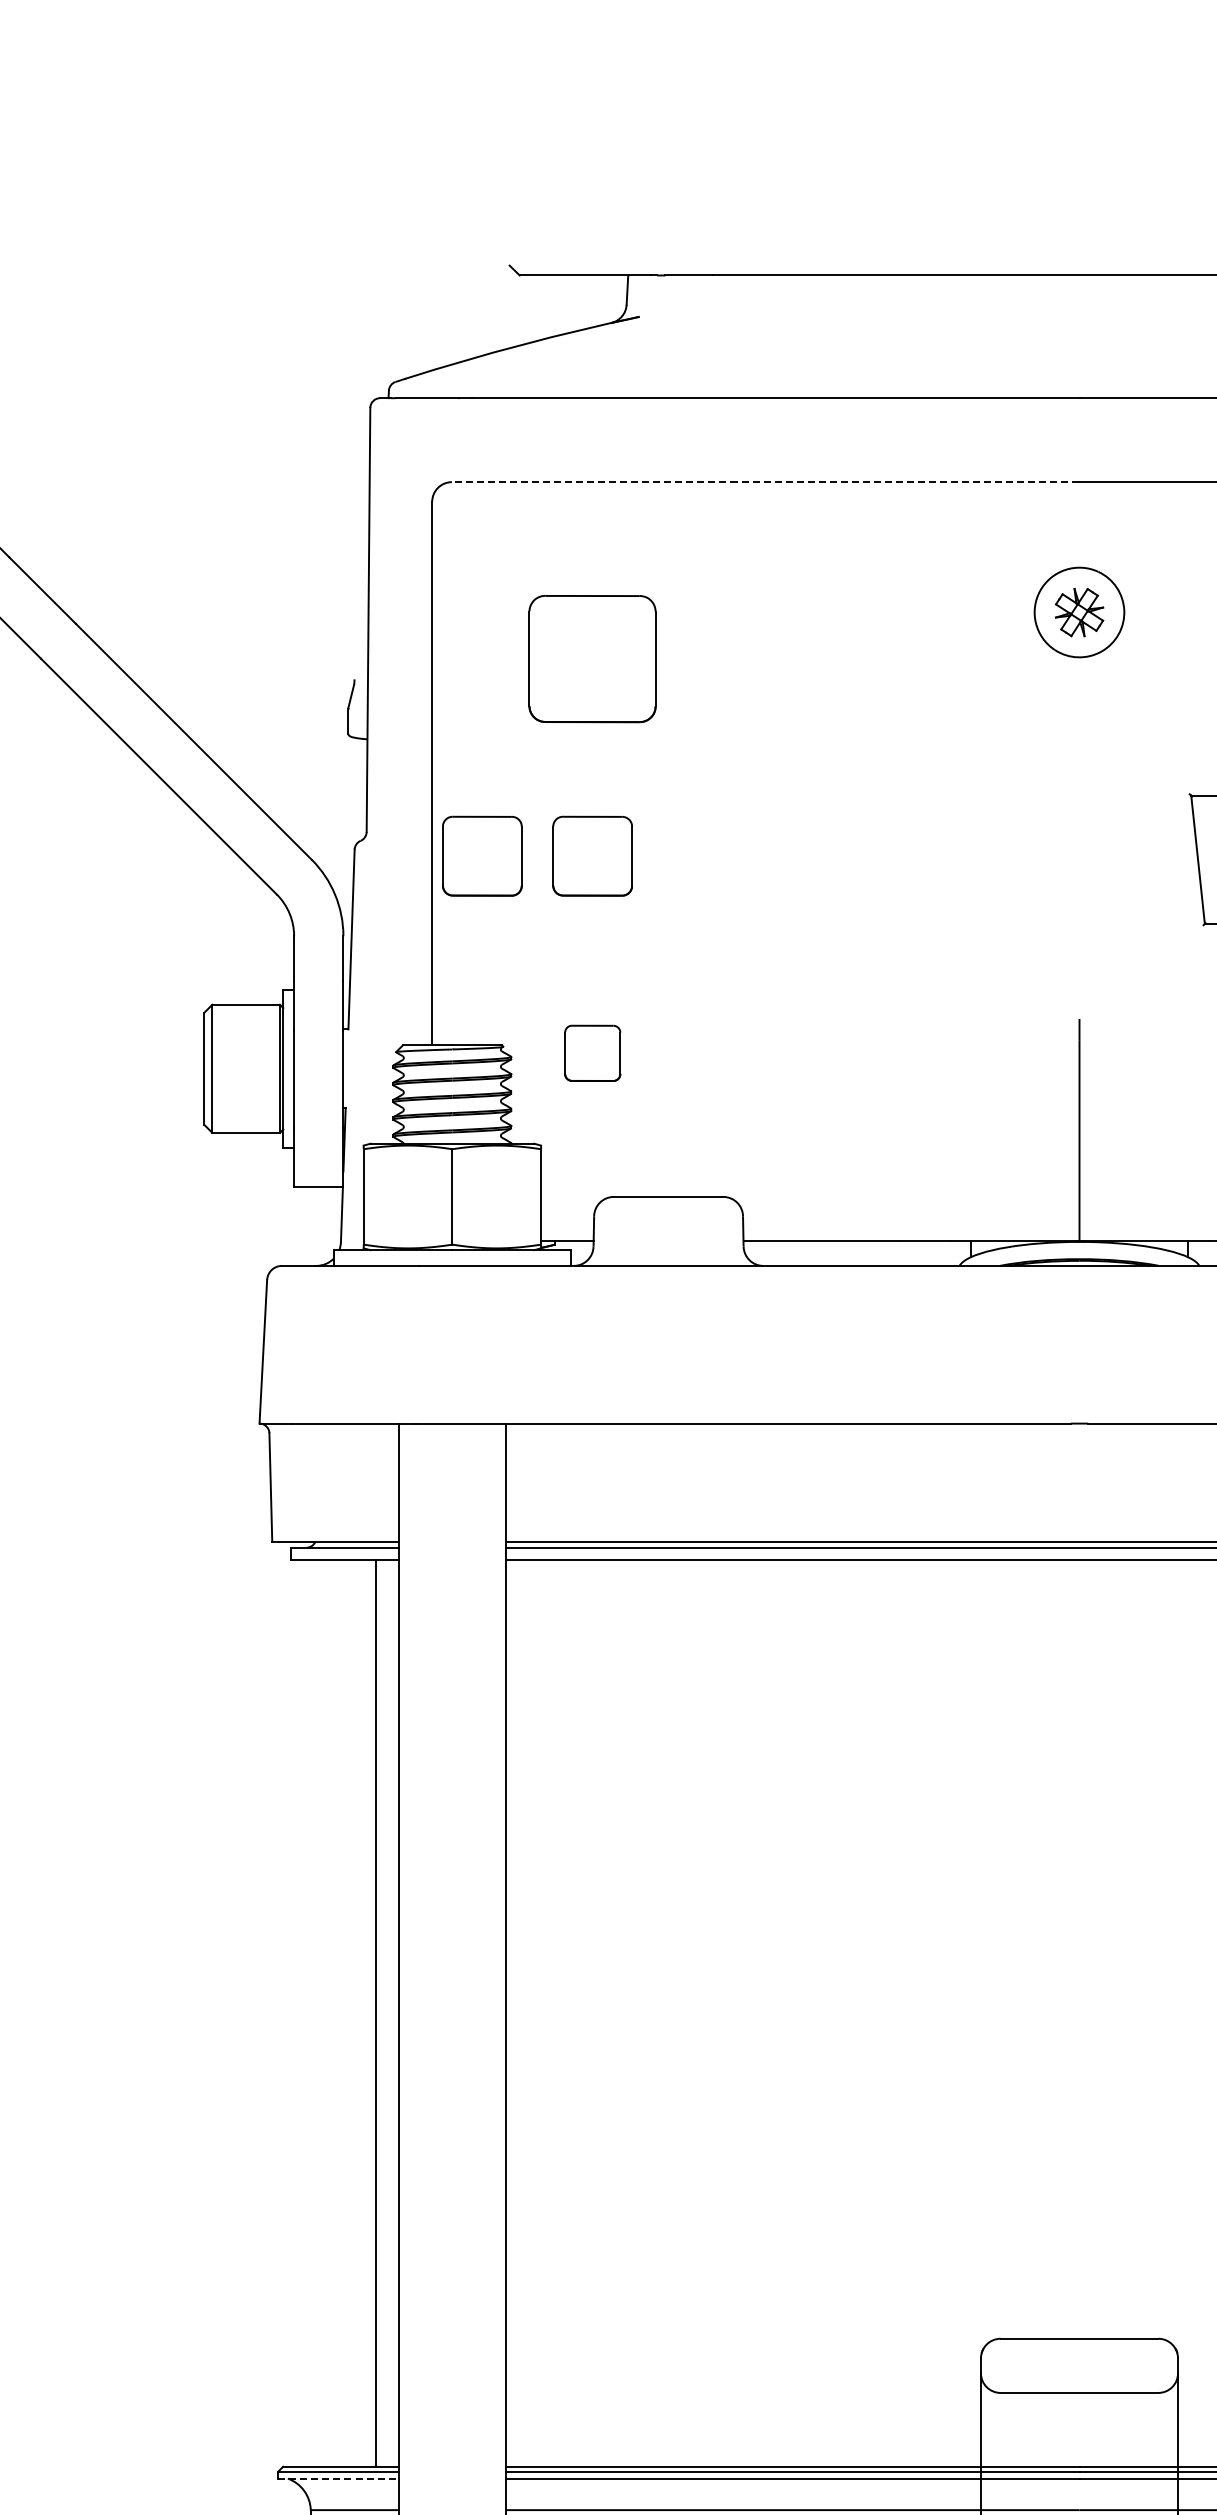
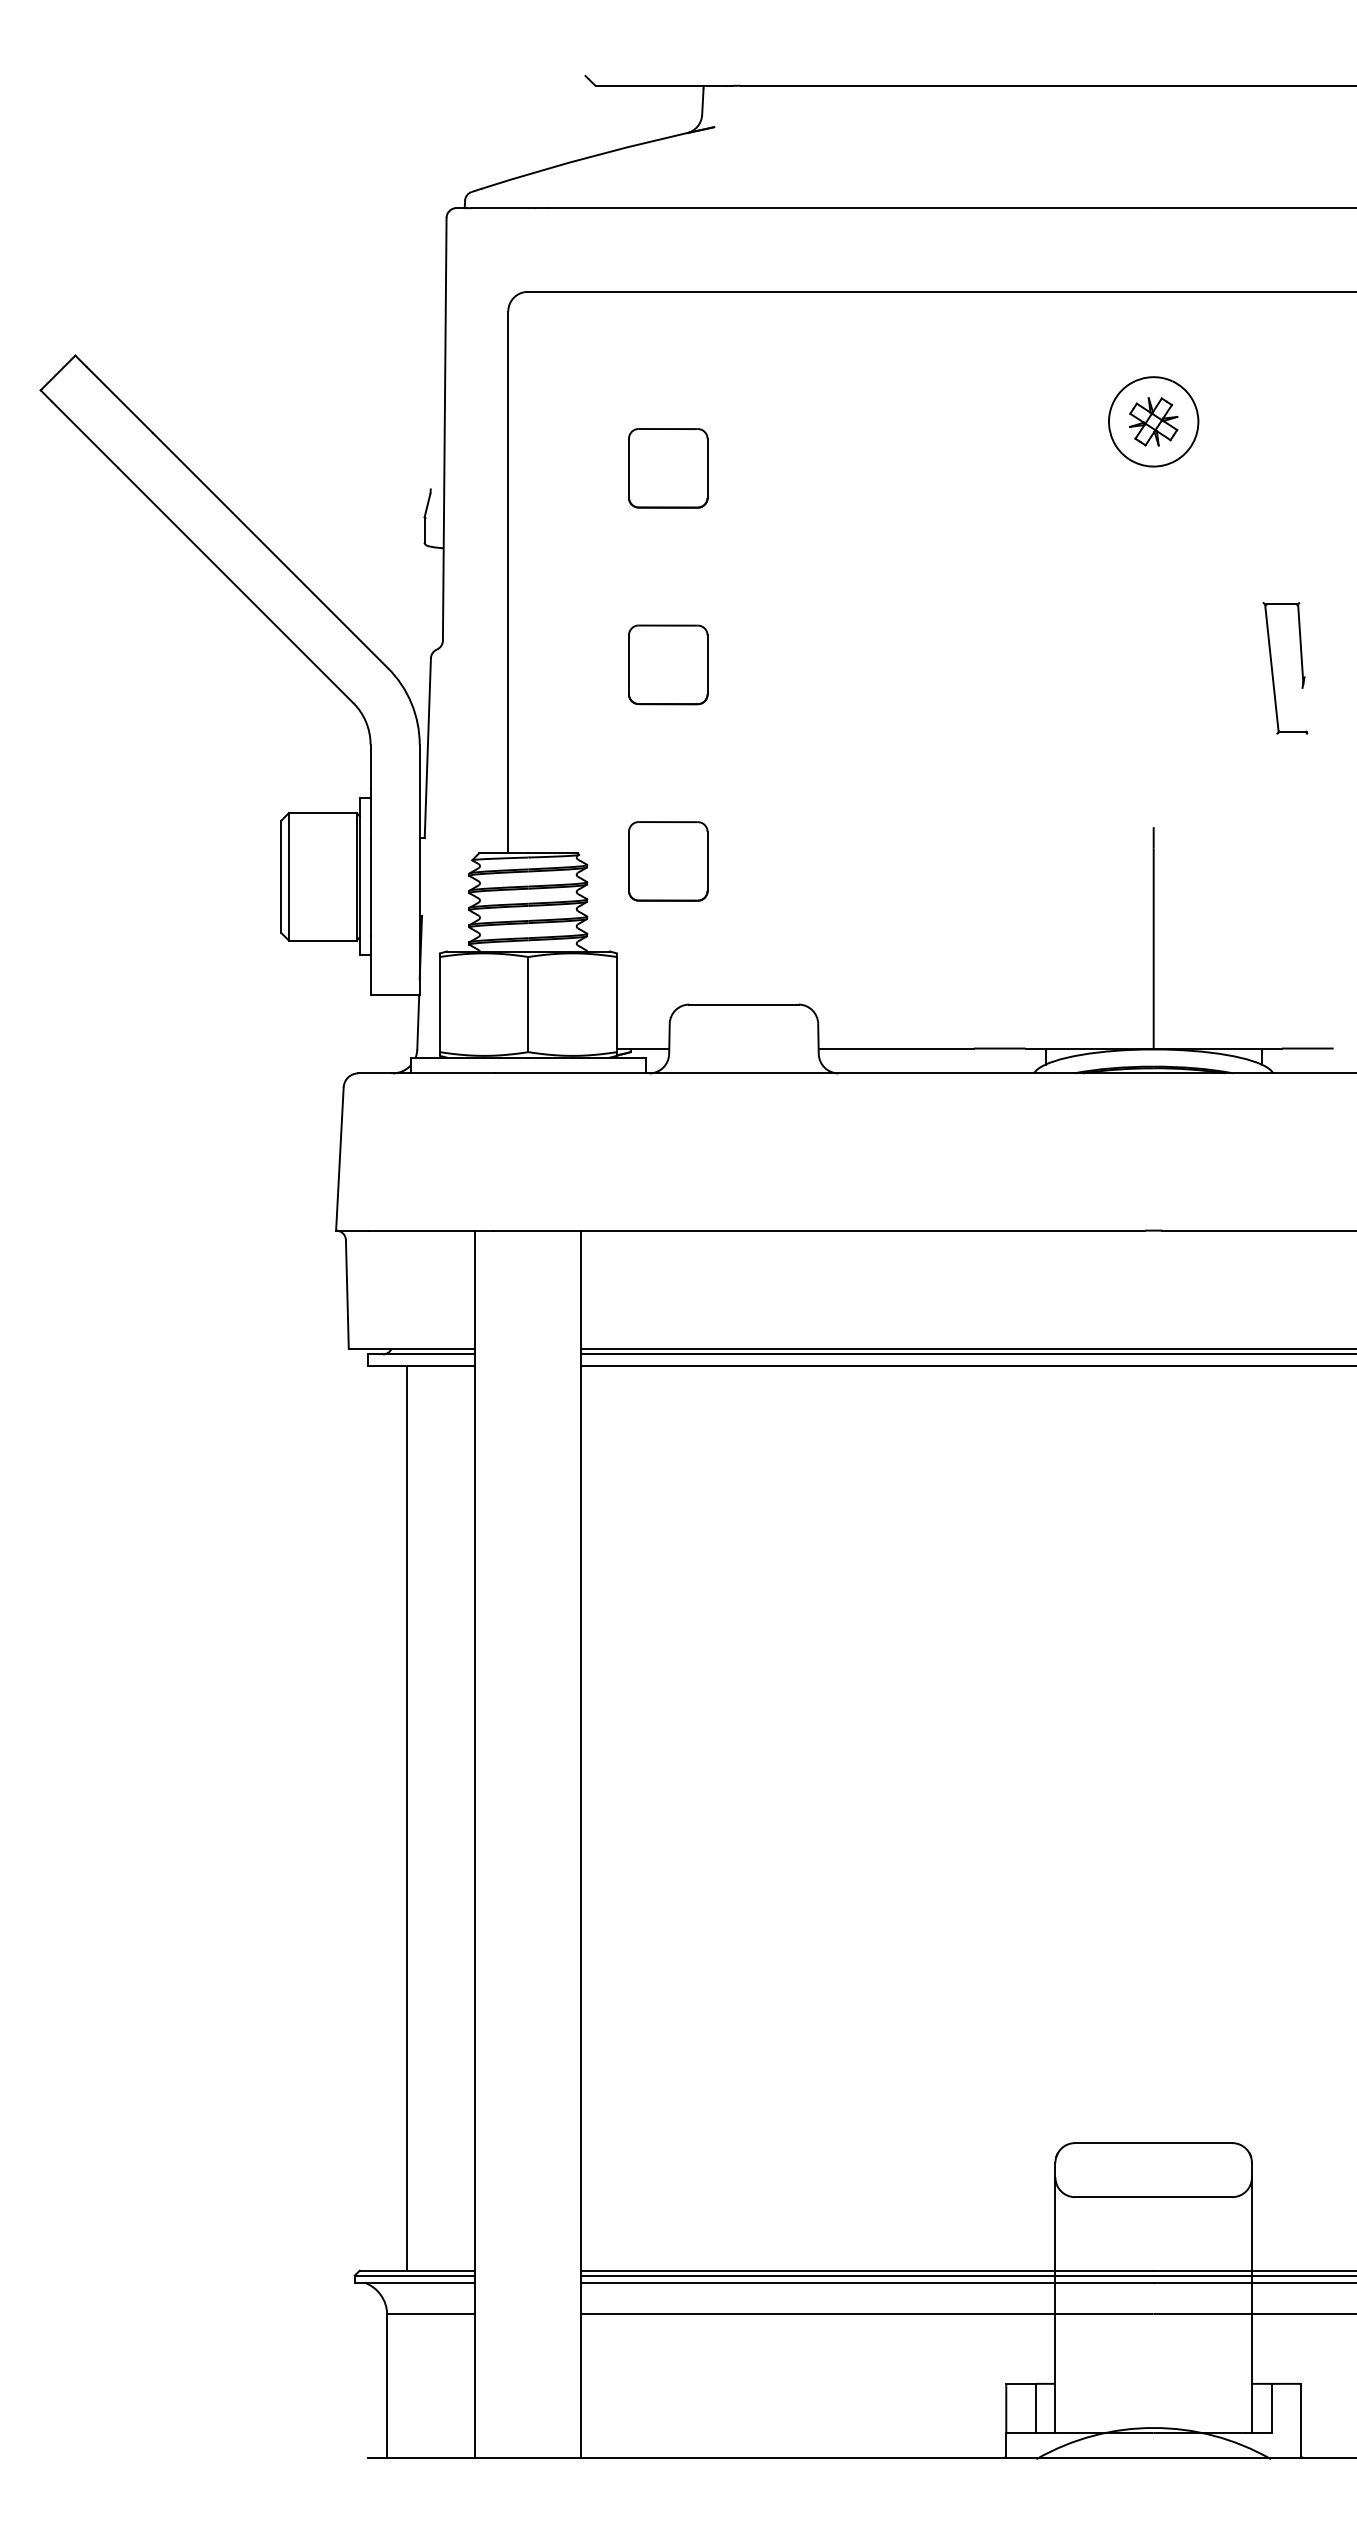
line: (765, 481) -> (840, 291), dashed -> solid
part: (592, 659) -> (668, 468), size x0.62
part: (482, 855) -> (558, 664), removed
part: (592, 1053) -> (668, 861), size x1.43
line: (375, 2013) -> (406, 1818), moved
line: (339, 2478) -> (415, 2282), dashed -> solid

